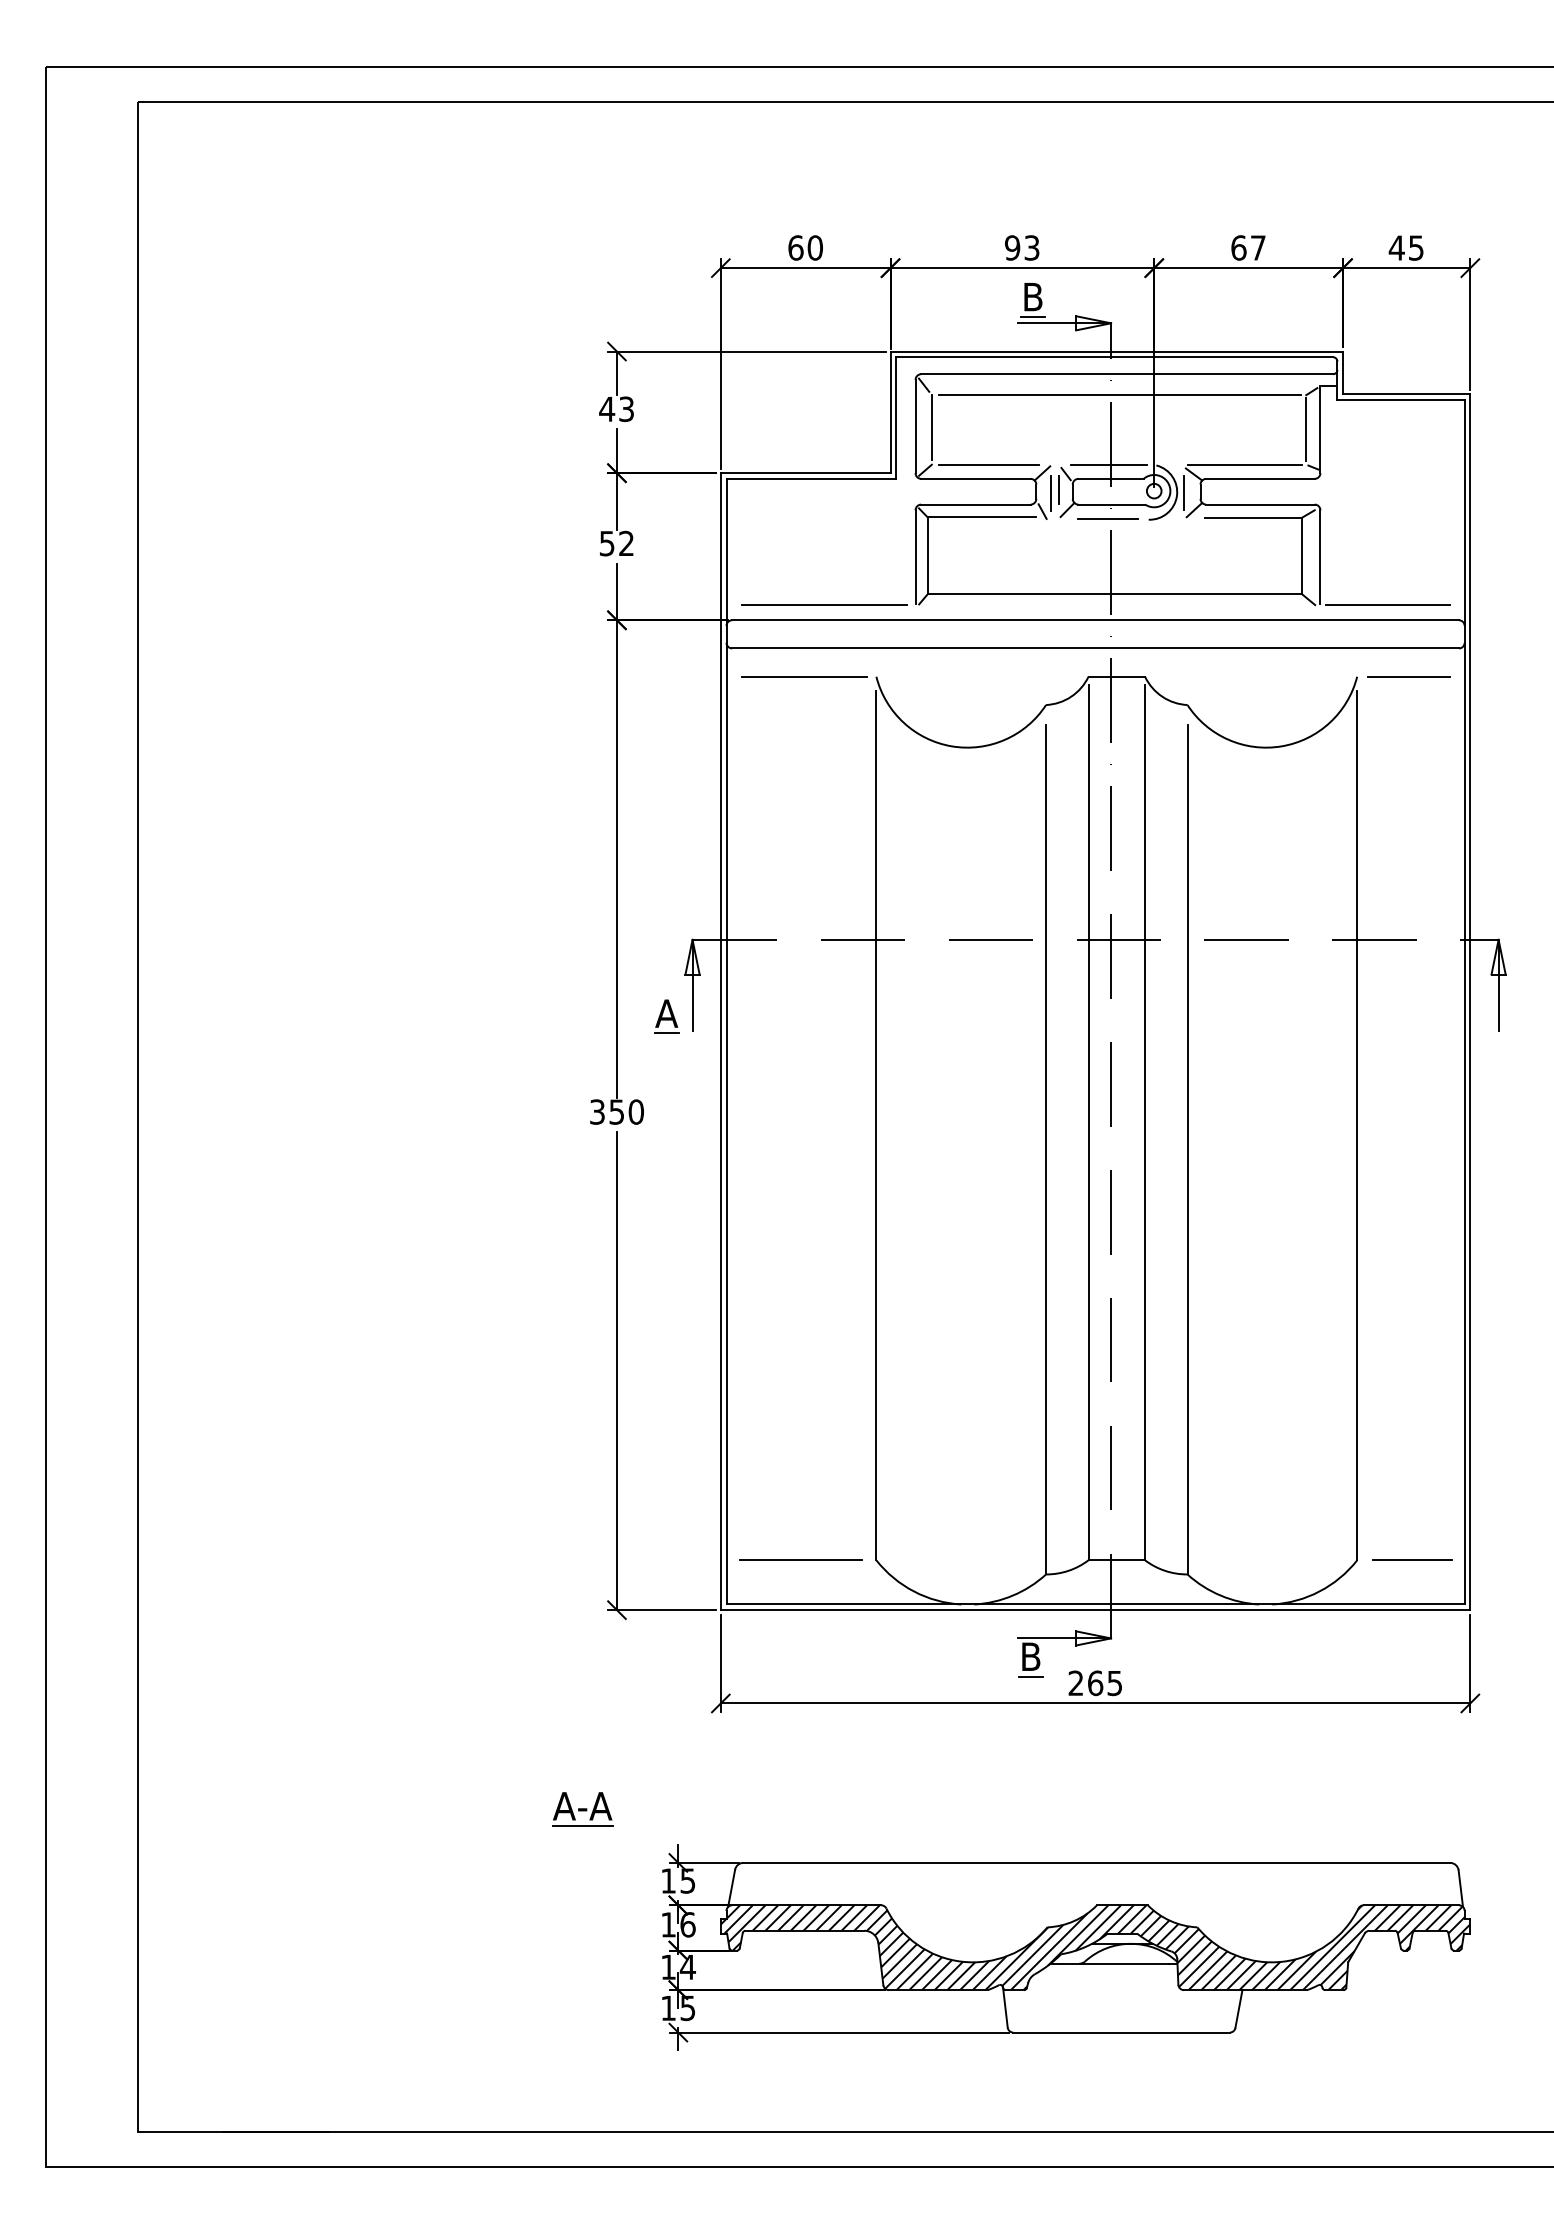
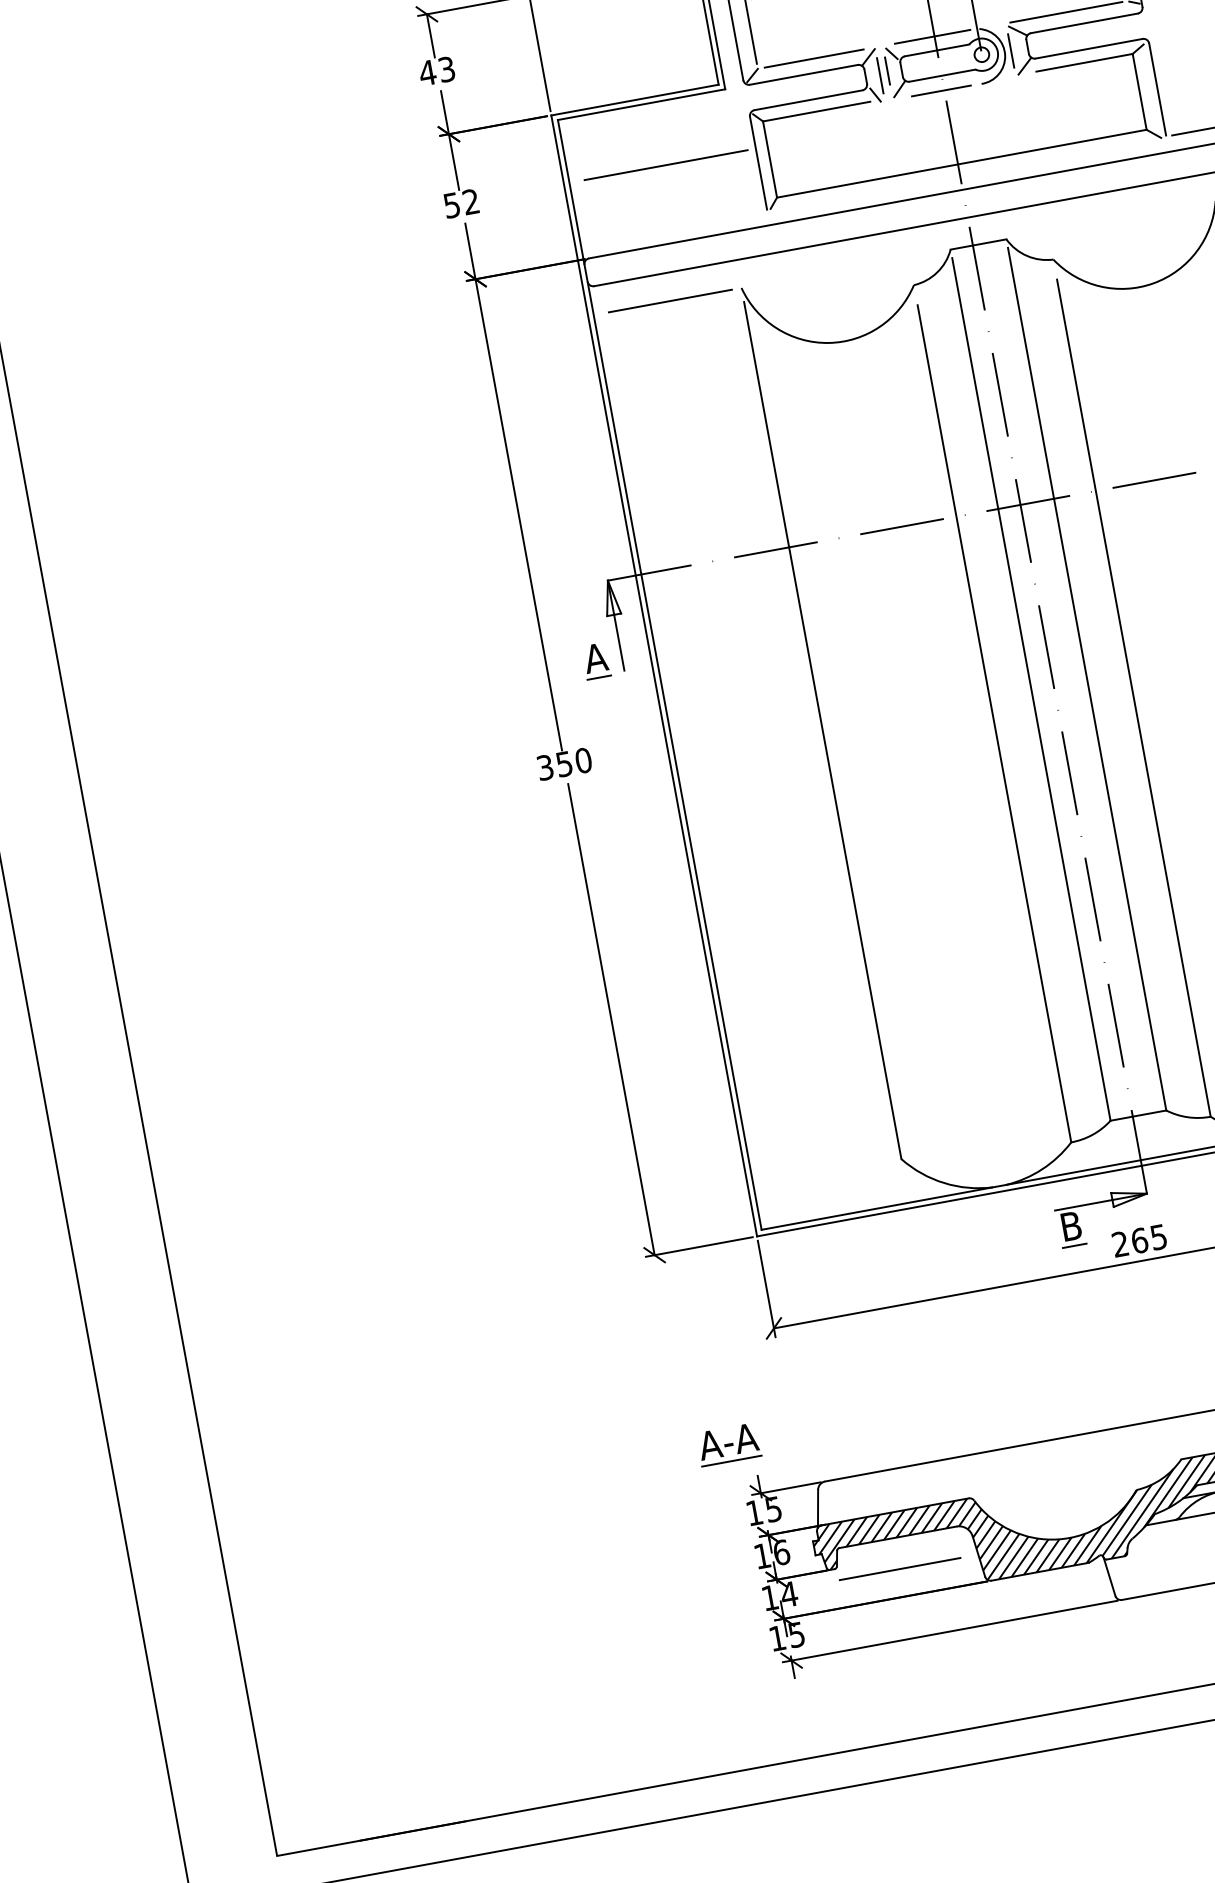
line: (824, 604) -> (666, 165), moved
line: (800, 1559) -> (899, 1568), moved
part: (582, 1809) -> (728, 1444), moved

